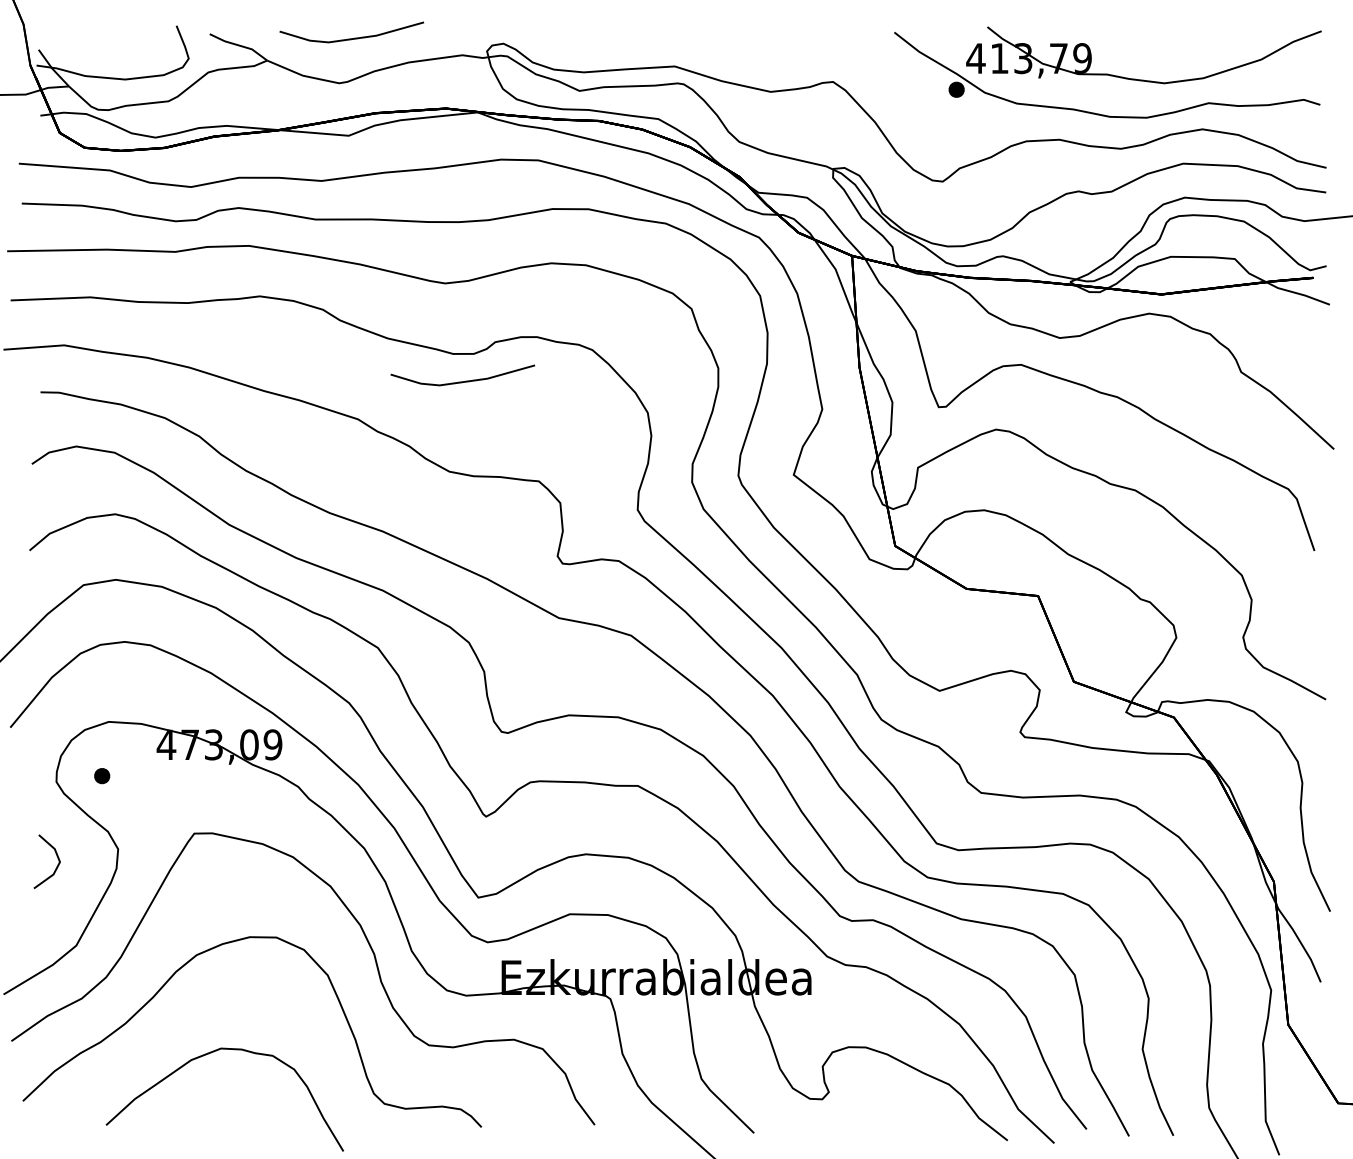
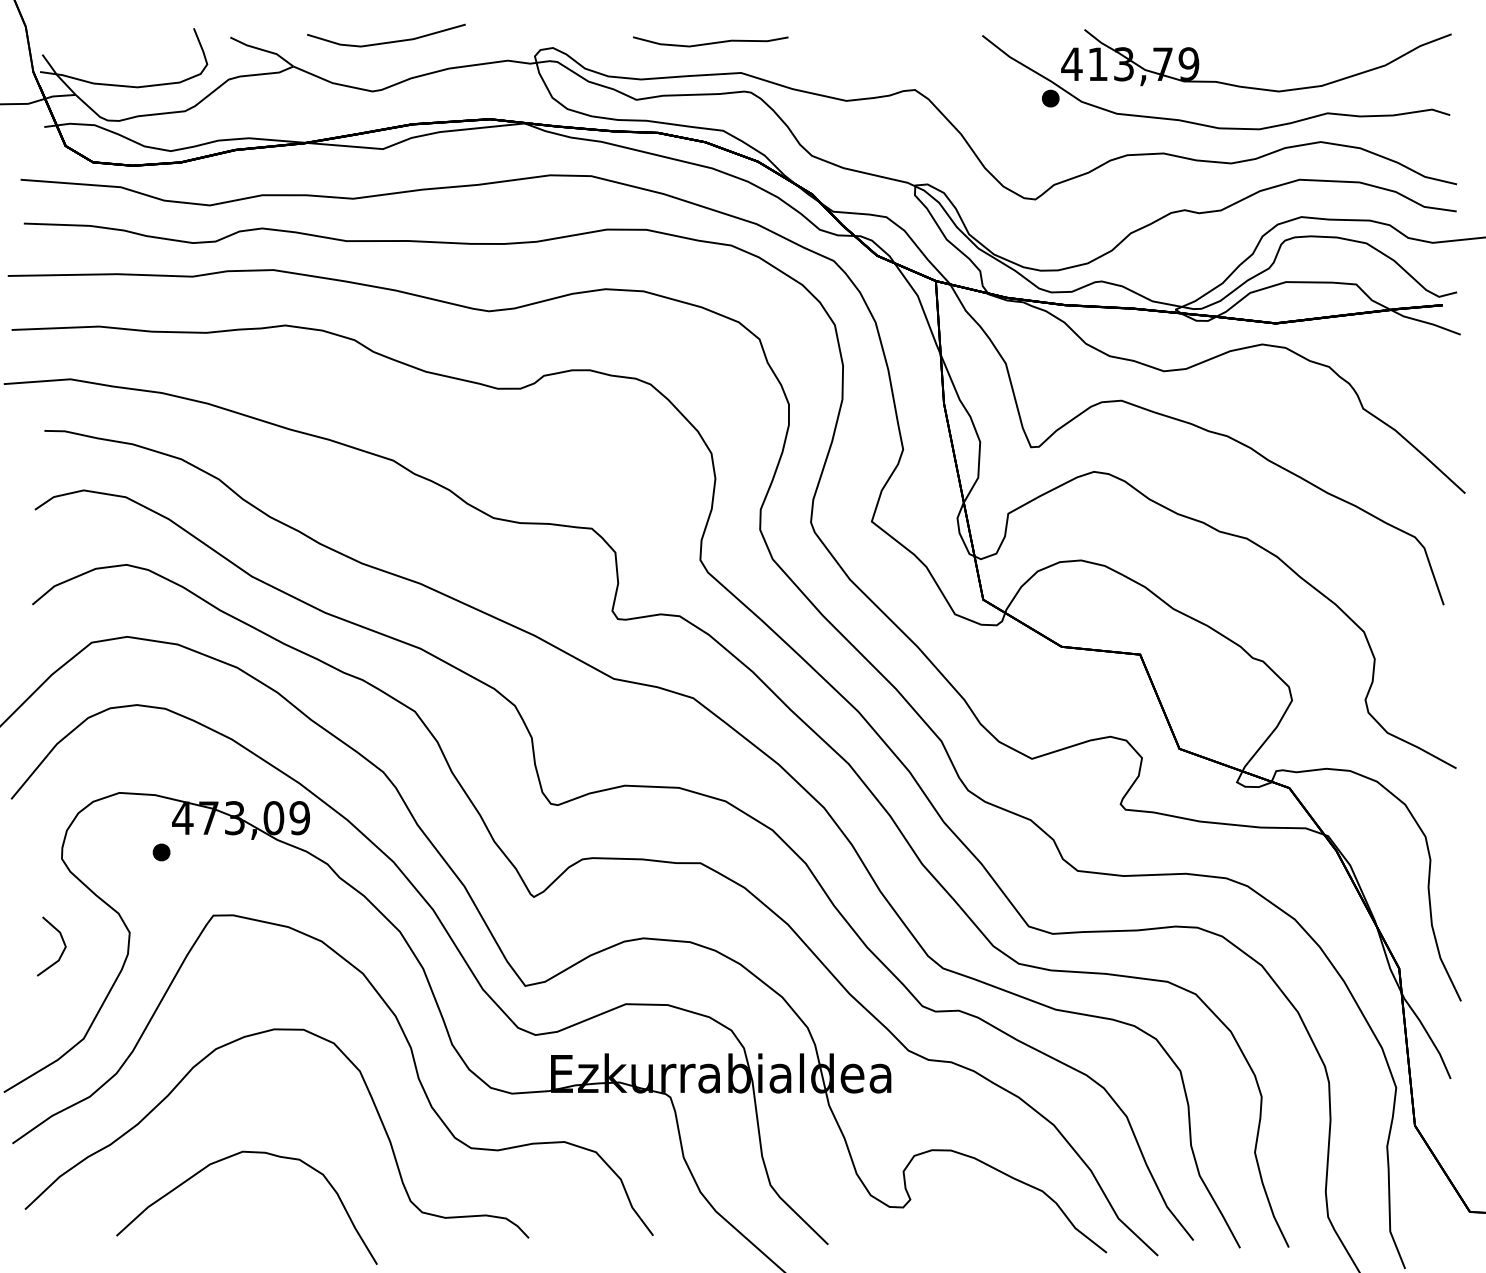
curve: (646, 38) -> (710, 42), added
line: (465, 380) -> (511, 417), removed
part: (102, 776) -> (161, 852), moved

